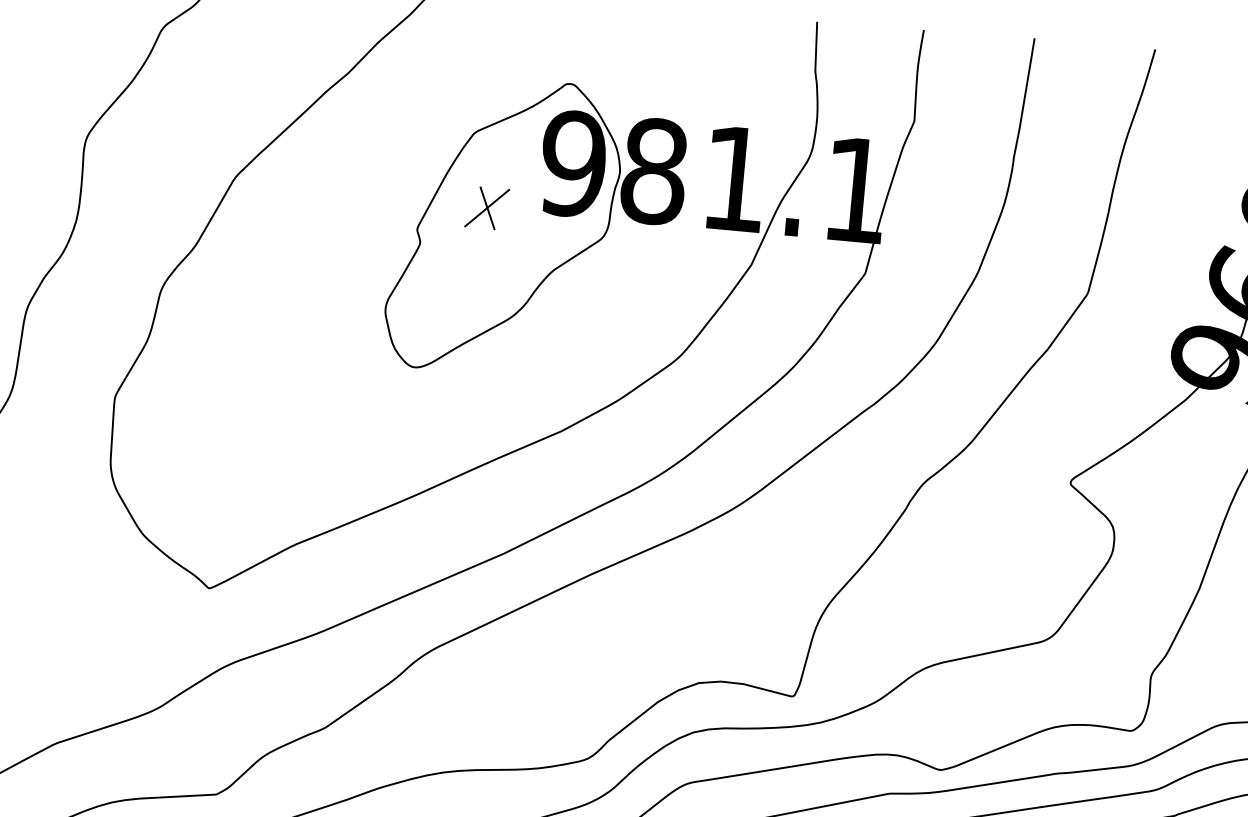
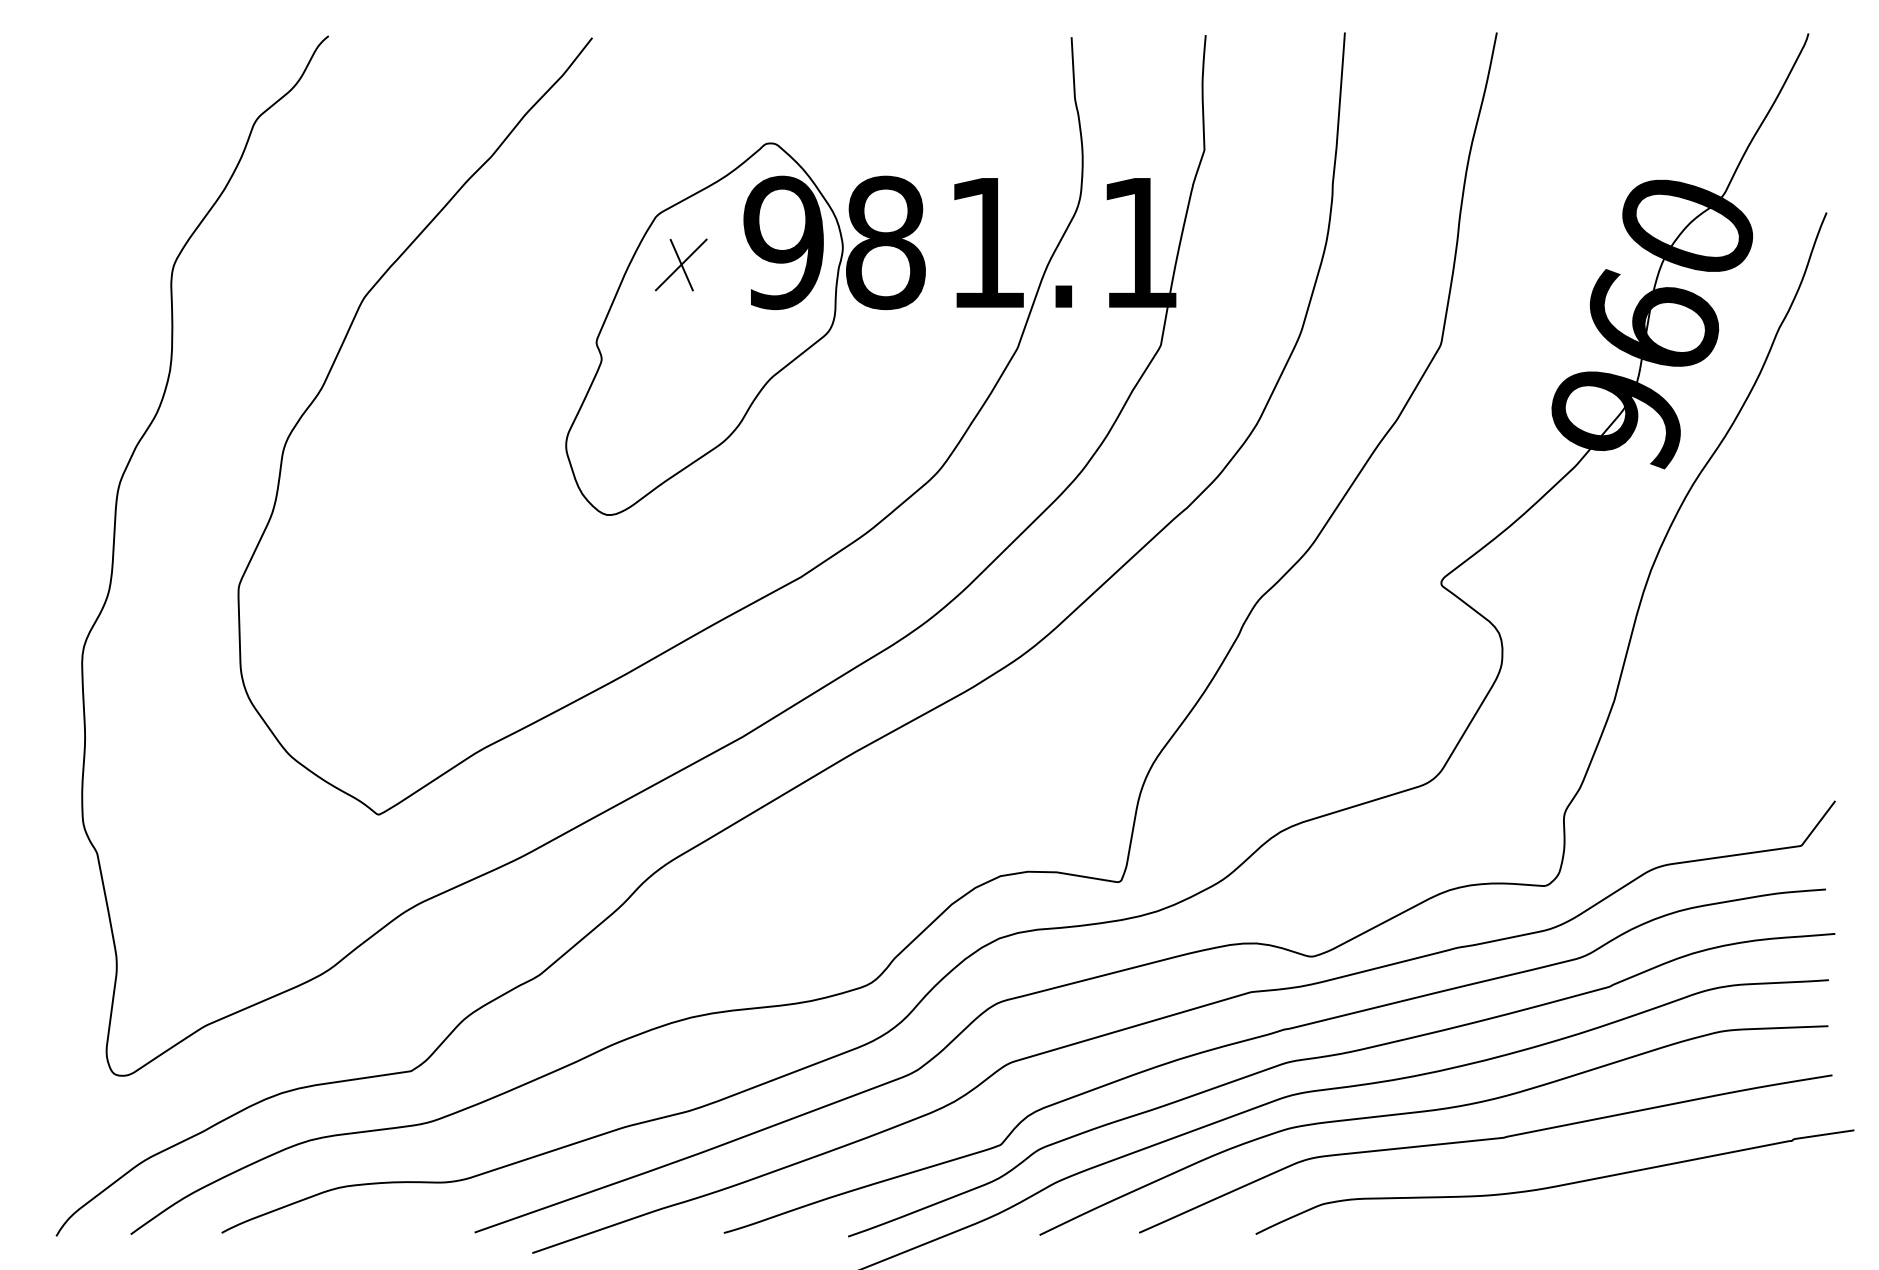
part: (486, 207) -> (680, 264), moved

